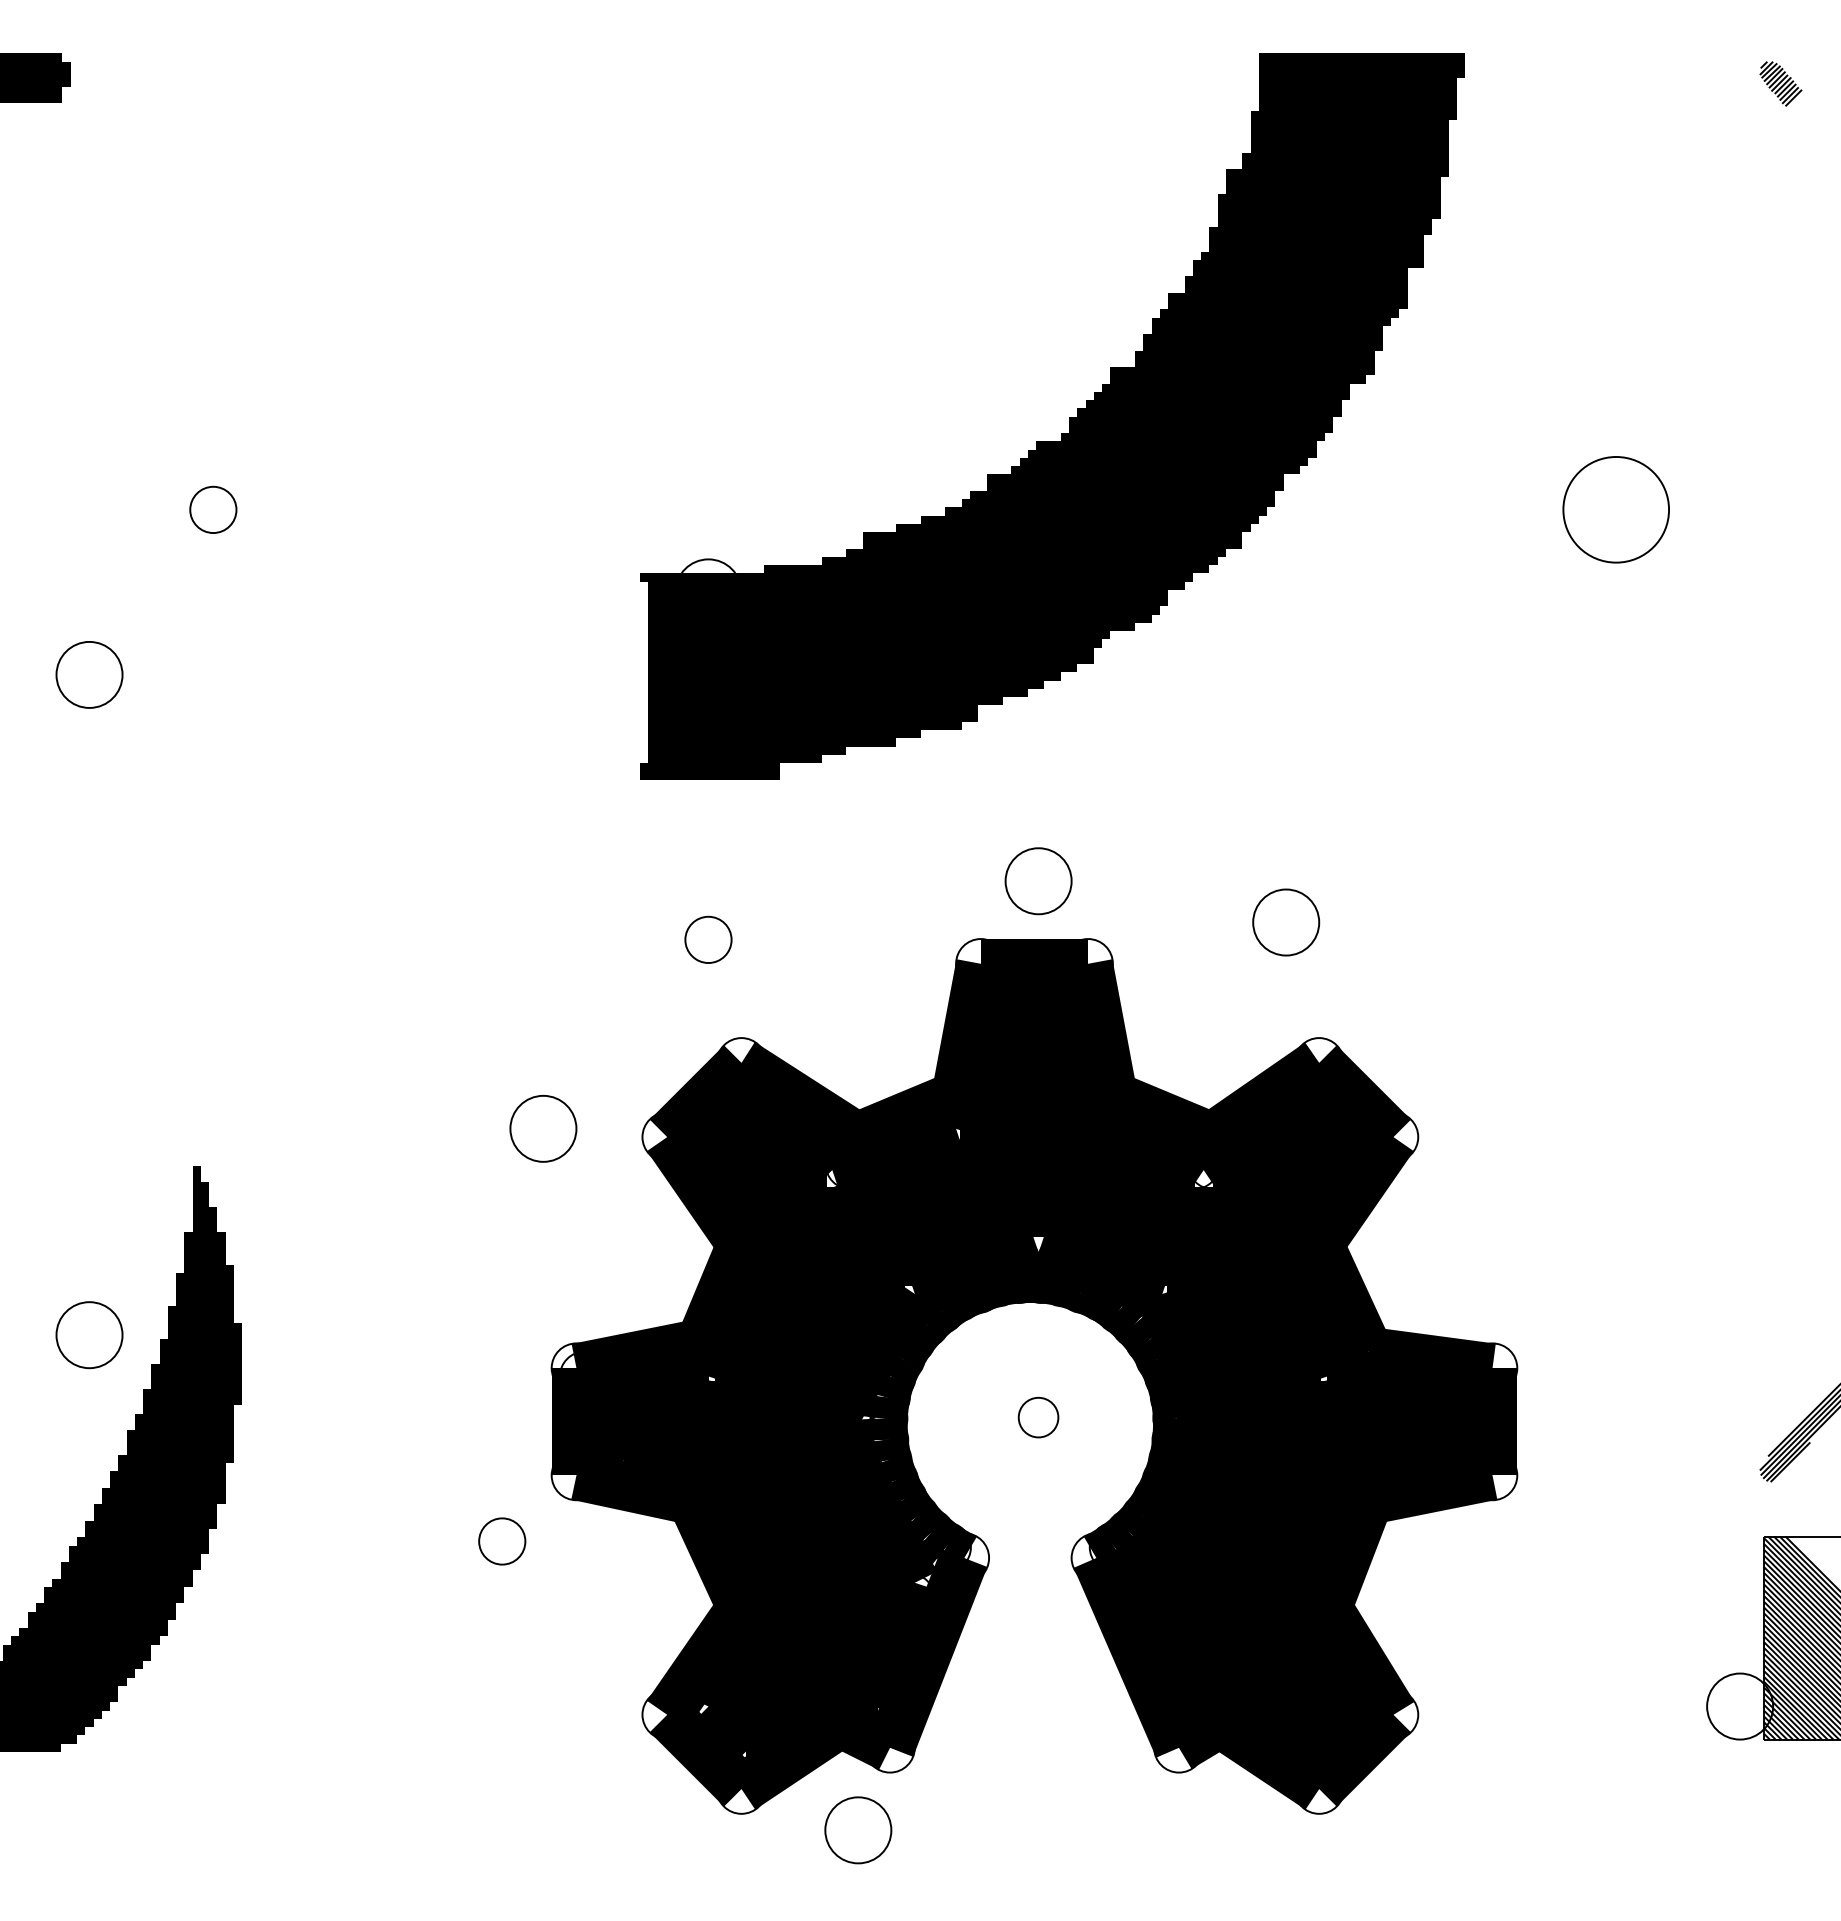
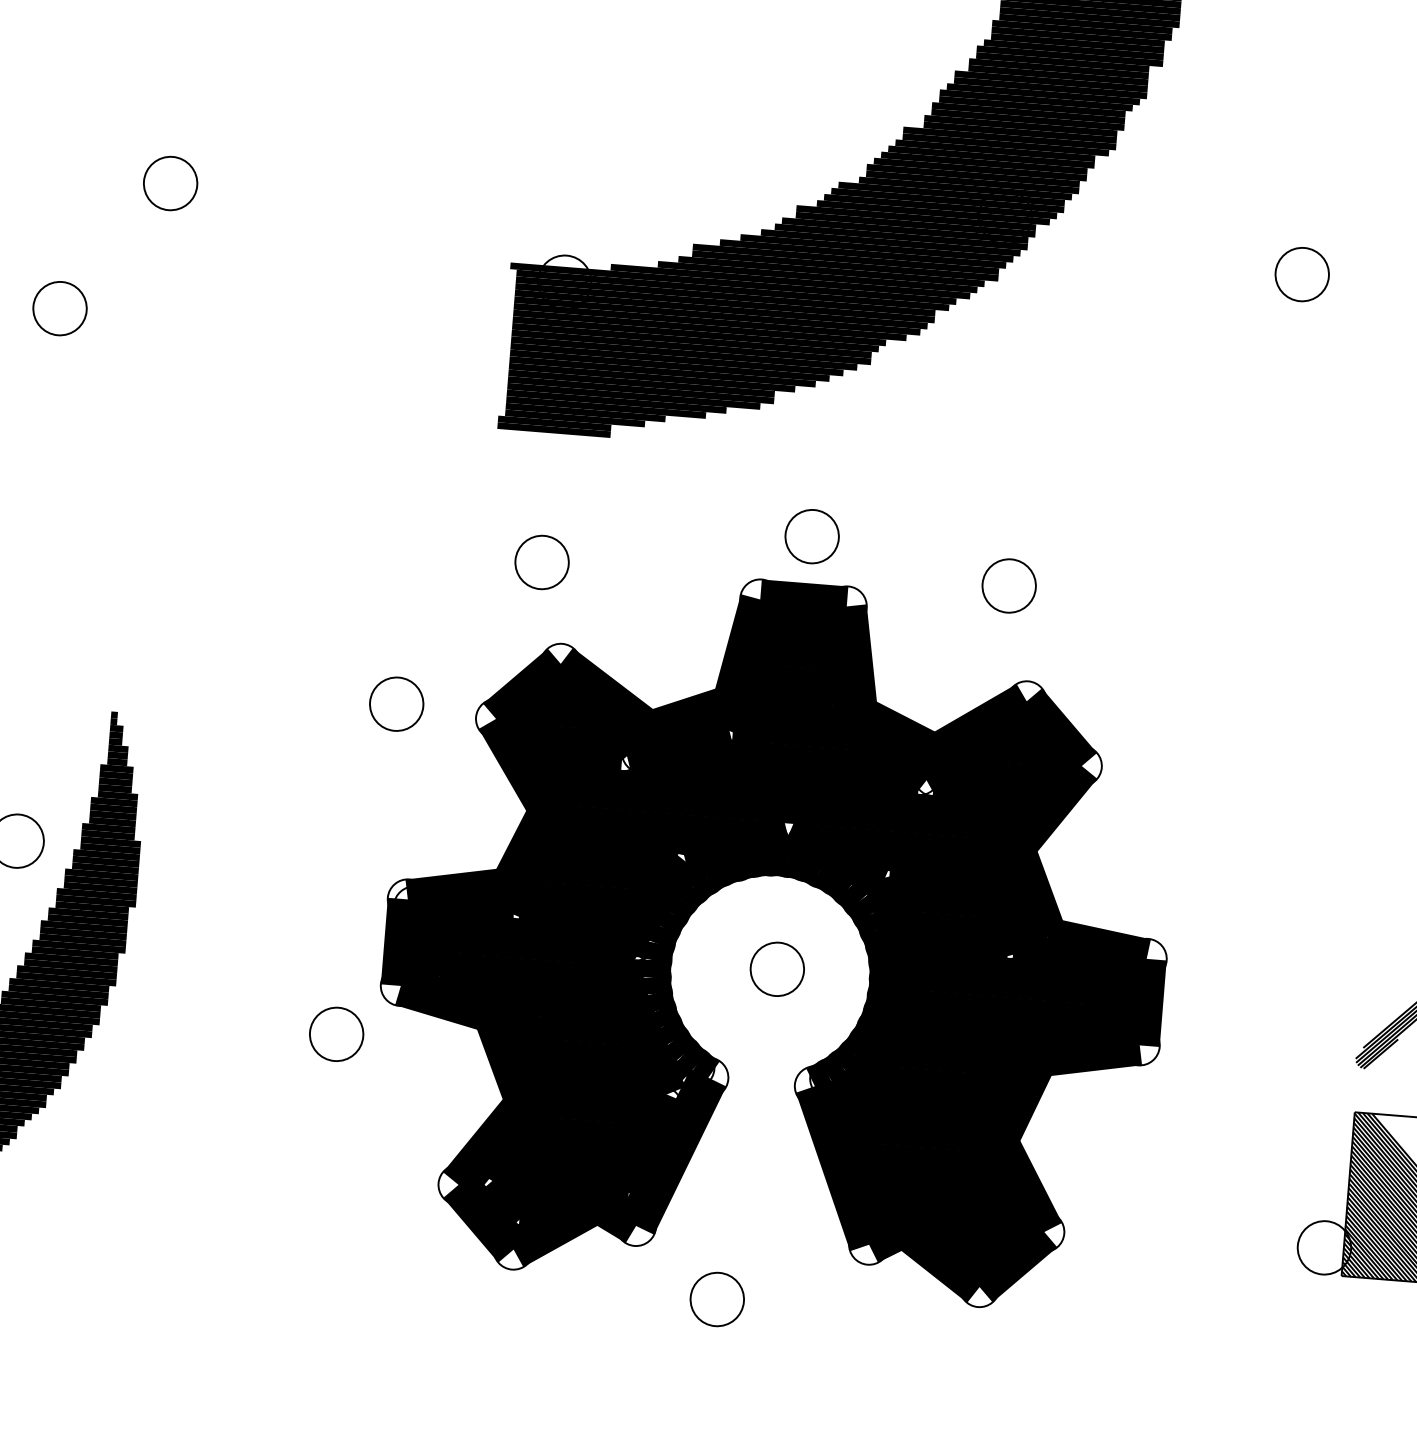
part: (213, 509) -> (170, 183), size x1.43
part: (1616, 509) -> (1302, 274), size x0.62
part: (708, 939) -> (542, 562), size x1.43
part: (1038, 1417) -> (777, 969), size x1.67
part: (502, 1541) -> (336, 1034), size x1.43
part: (858, 1830) -> (717, 1299), moved

